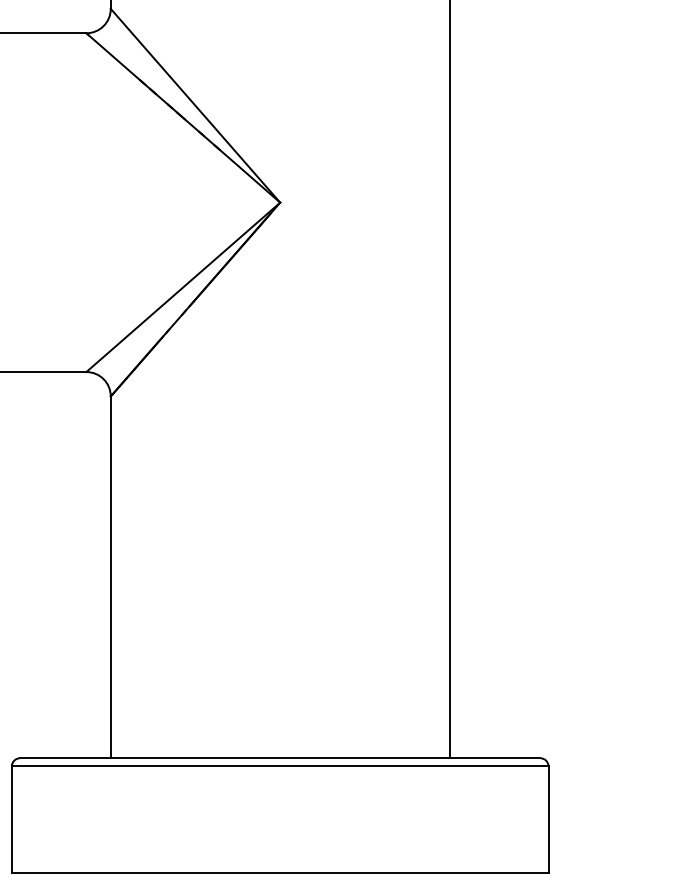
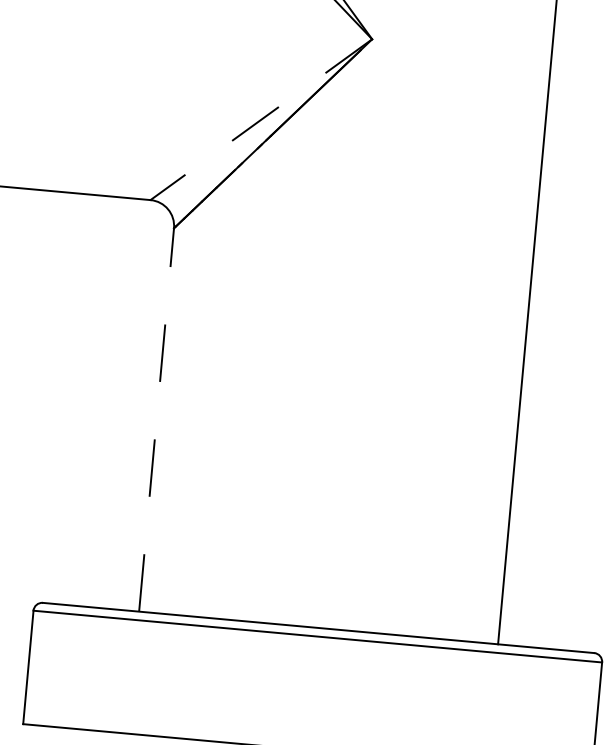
line: (183, 287) -> (261, 119), solid -> dashed
line: (110, 577) -> (156, 420), solid -> dashed

